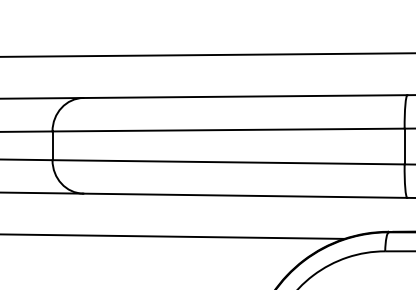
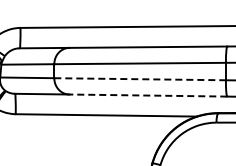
line: (229, 162) -> (140, 79), solid -> dashed
line: (245, 195) -> (148, 95), solid -> dashed

